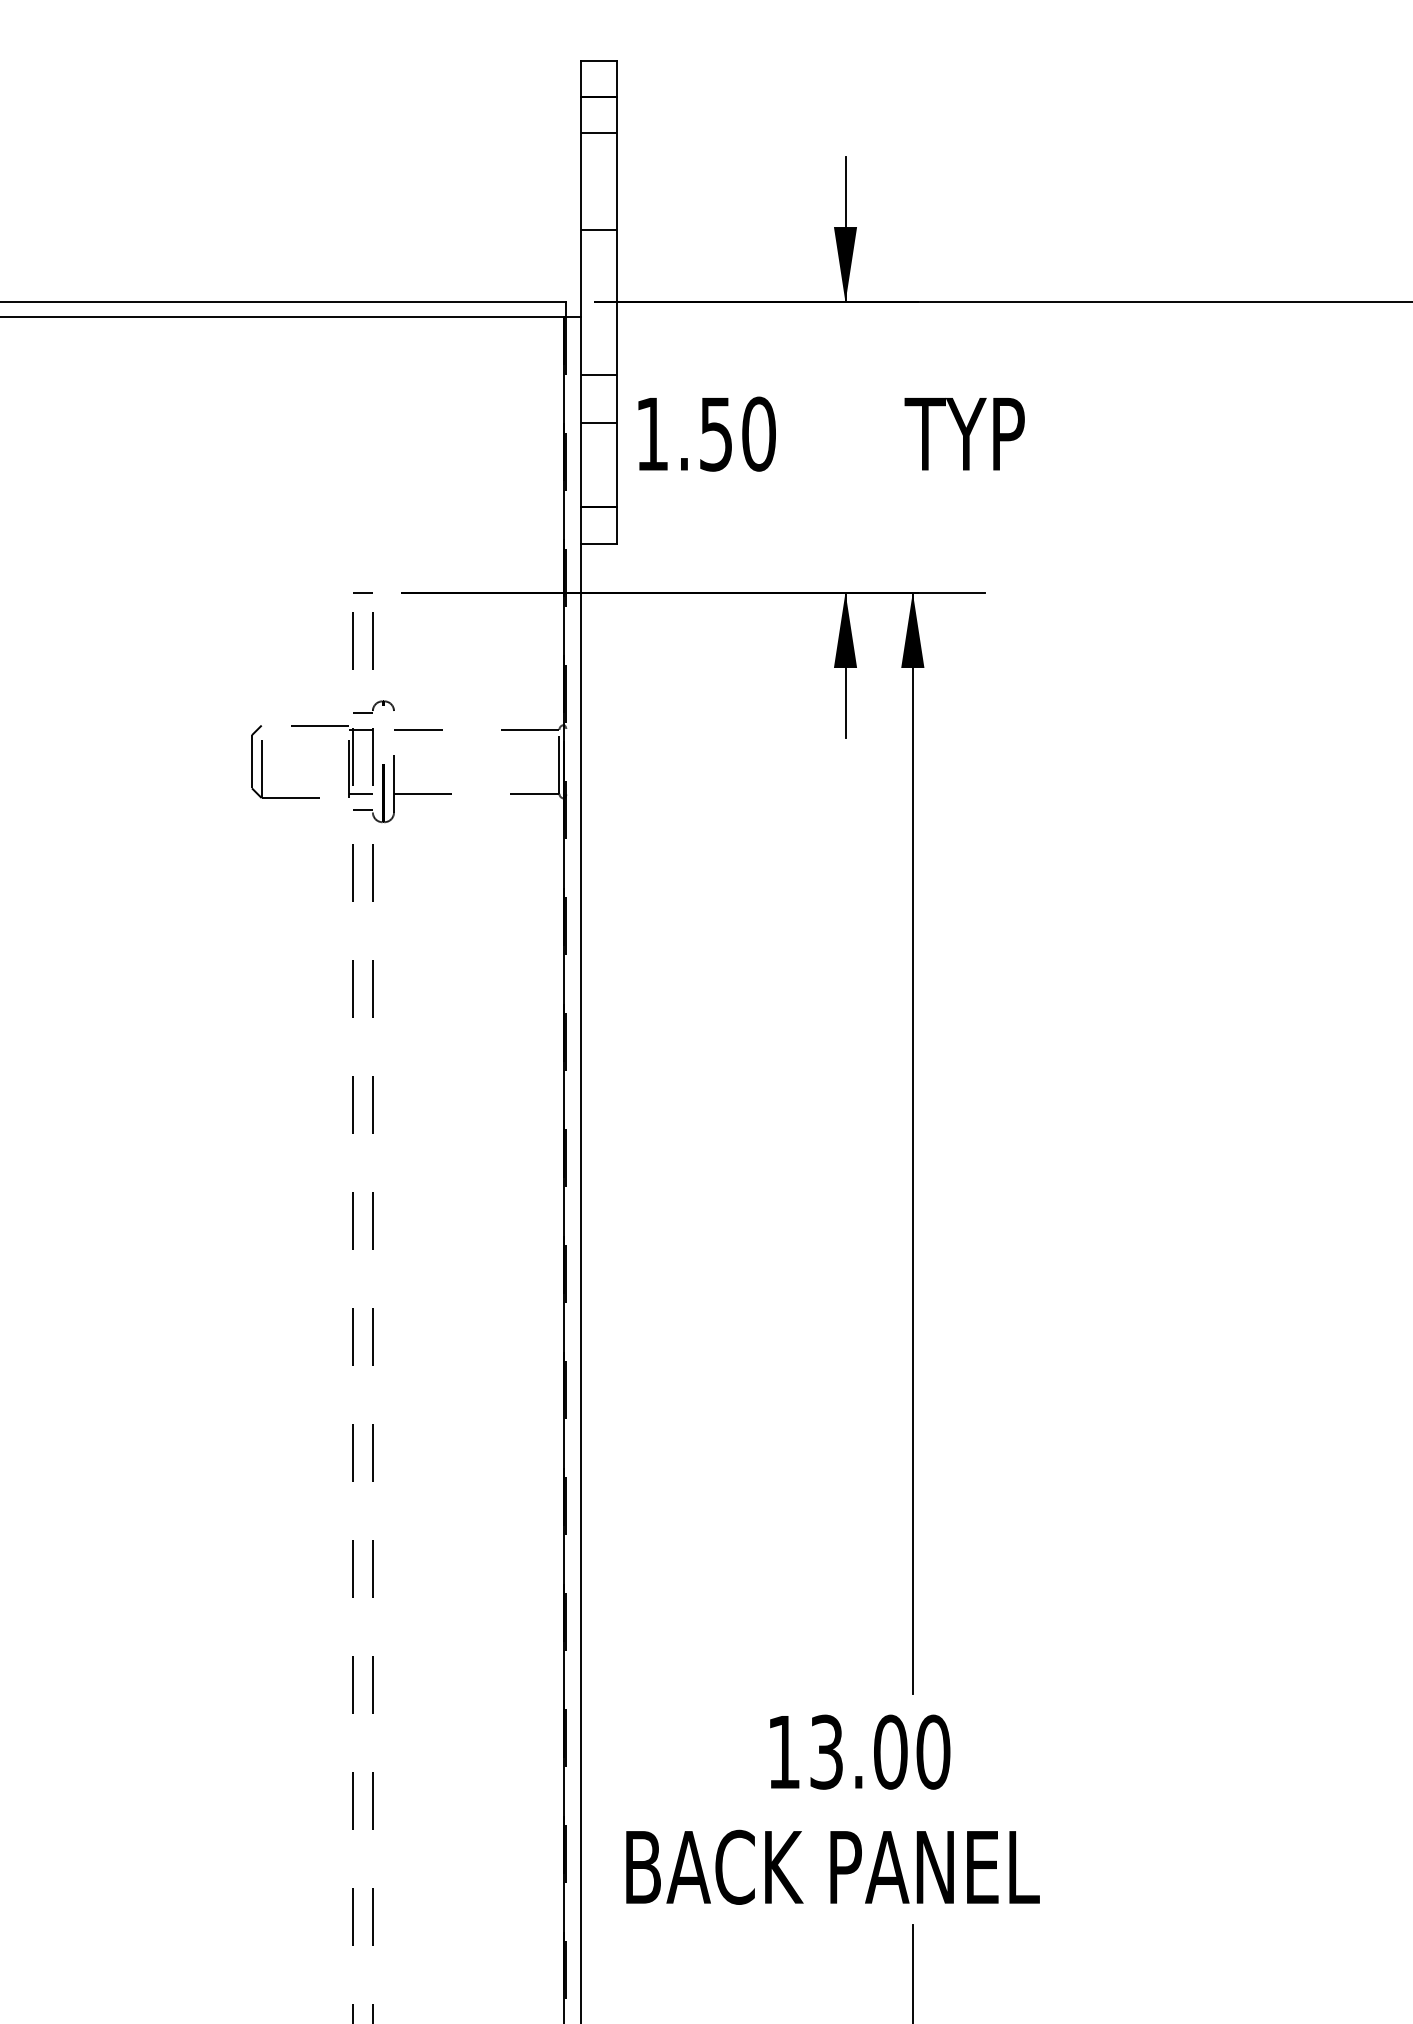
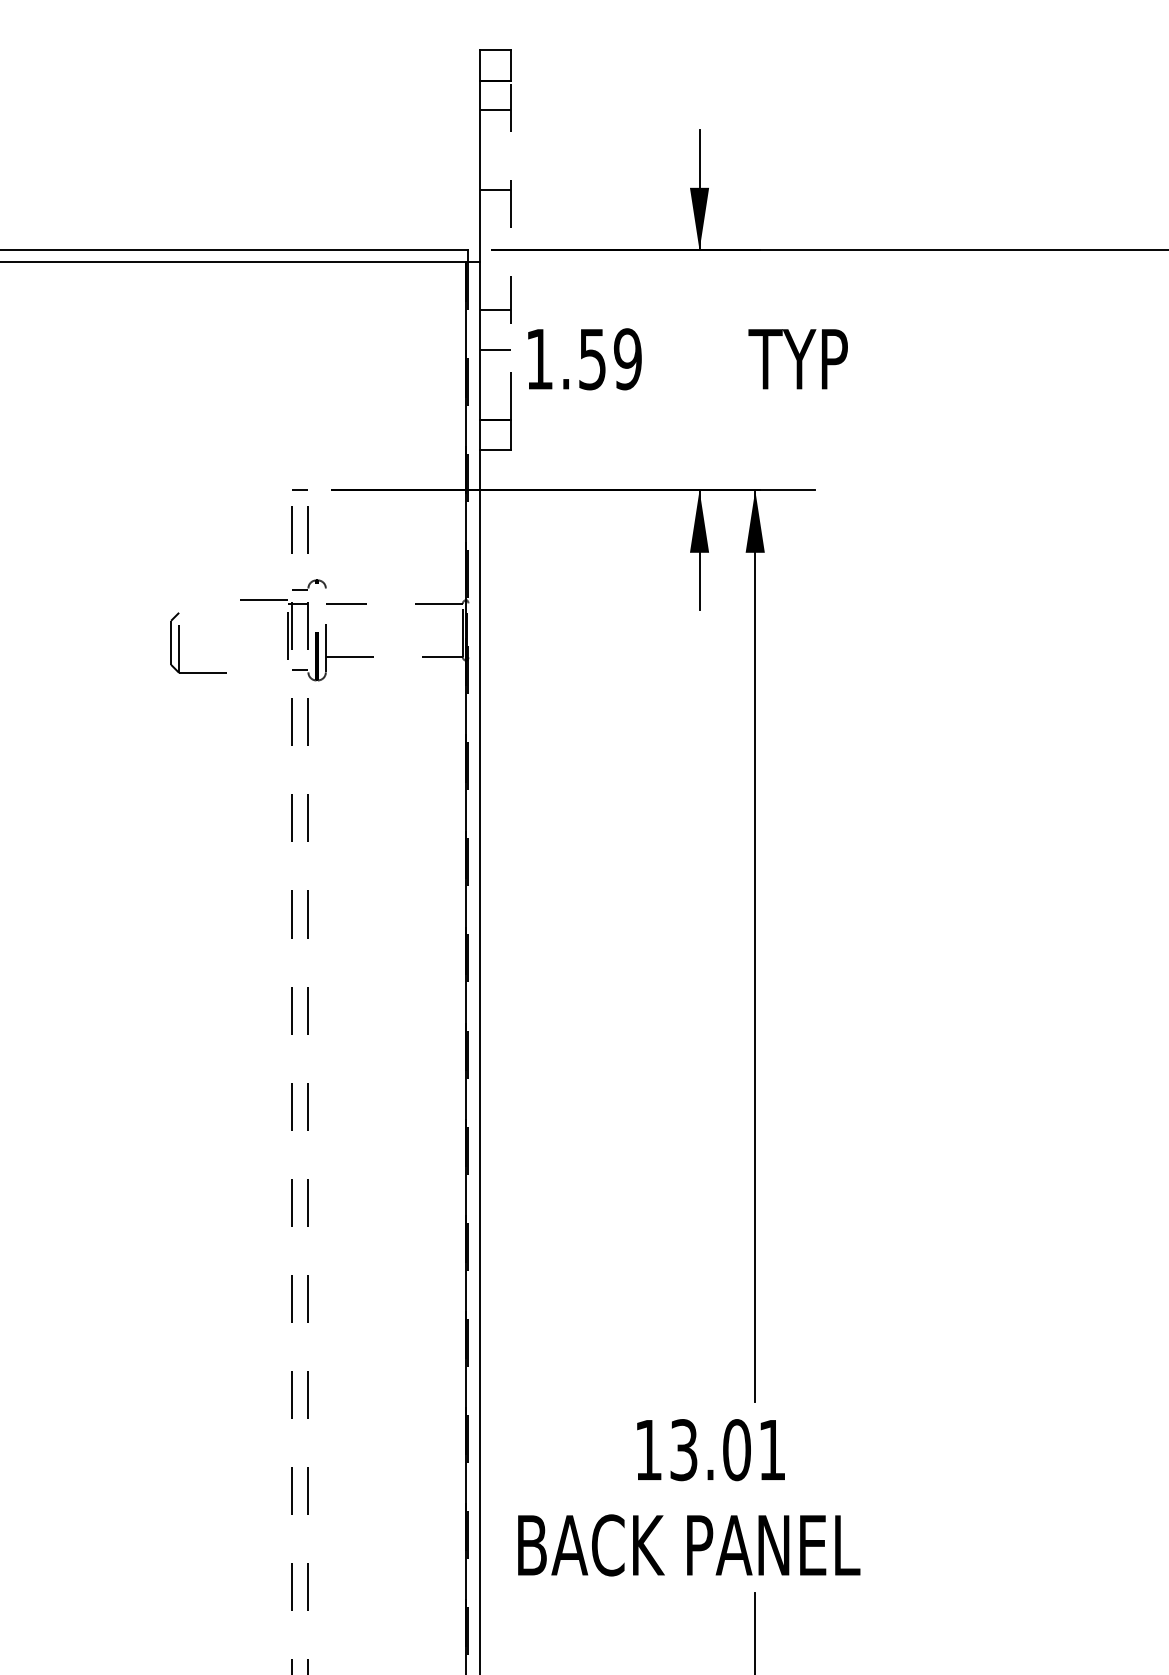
line: (617, 302) -> (510, 250), solid -> dashed
text: (758, 433) -> (627, 358), 1.50 -> 1.59
part: (262, 761) -> (179, 642), moved
line: (360, 793) -> (298, 656), removed
text: (933, 1751) -> (772, 1449), 13.00 -> 13.01

